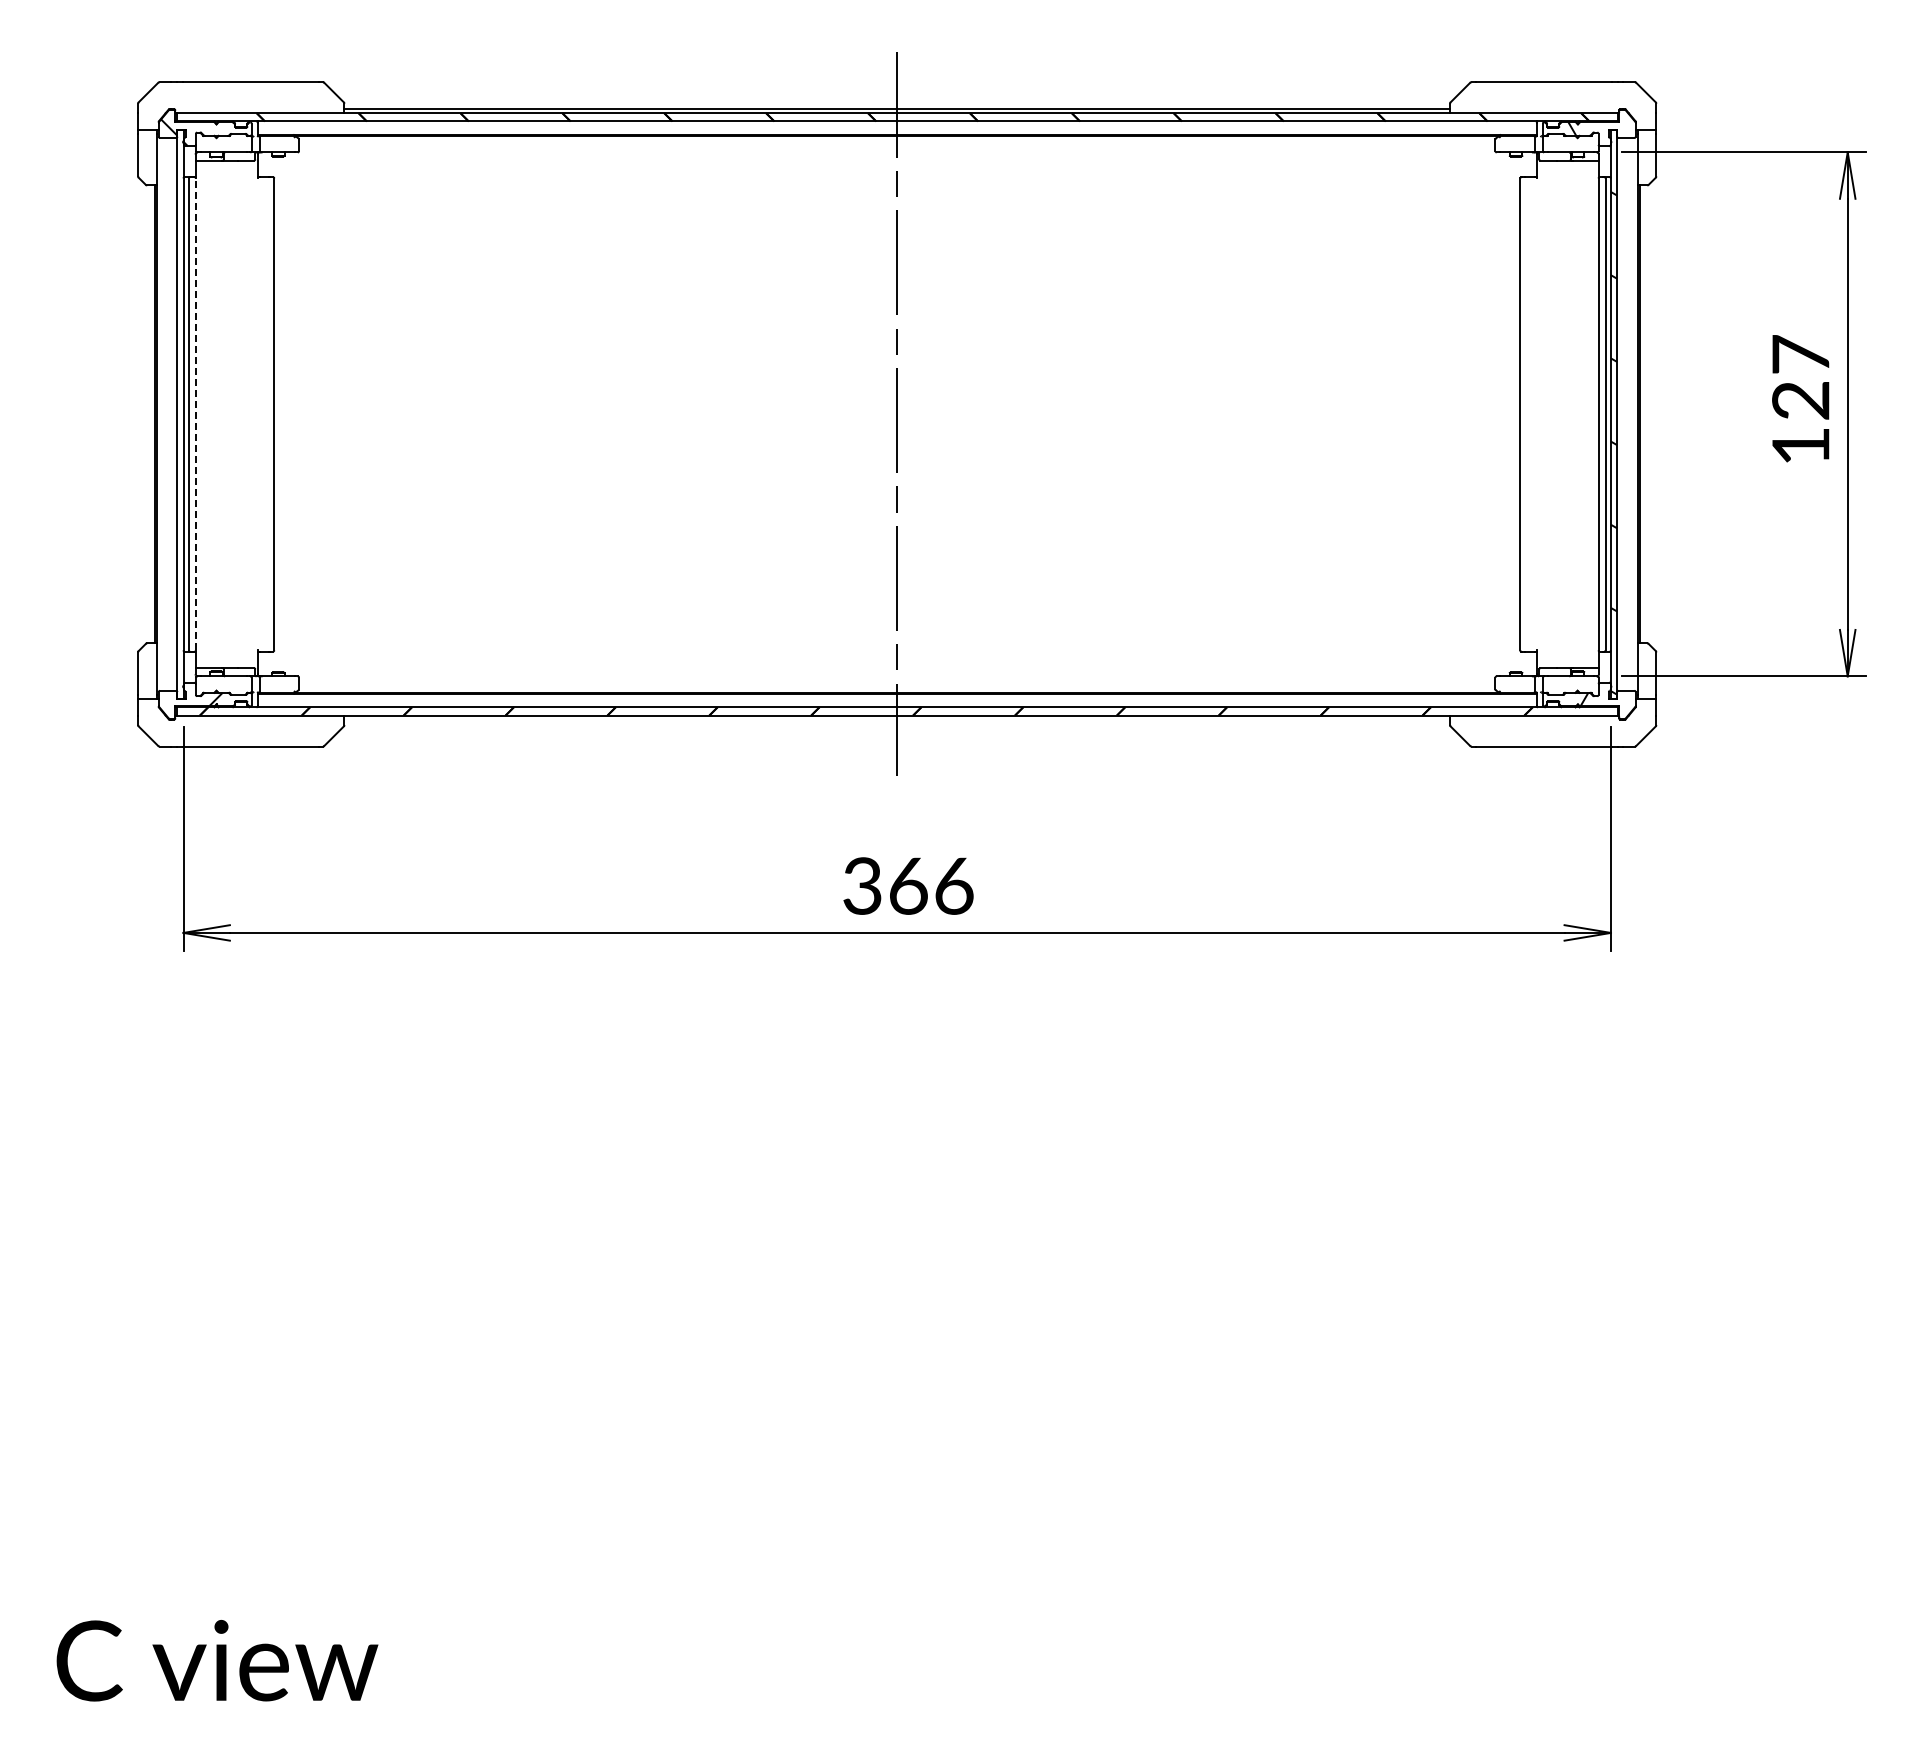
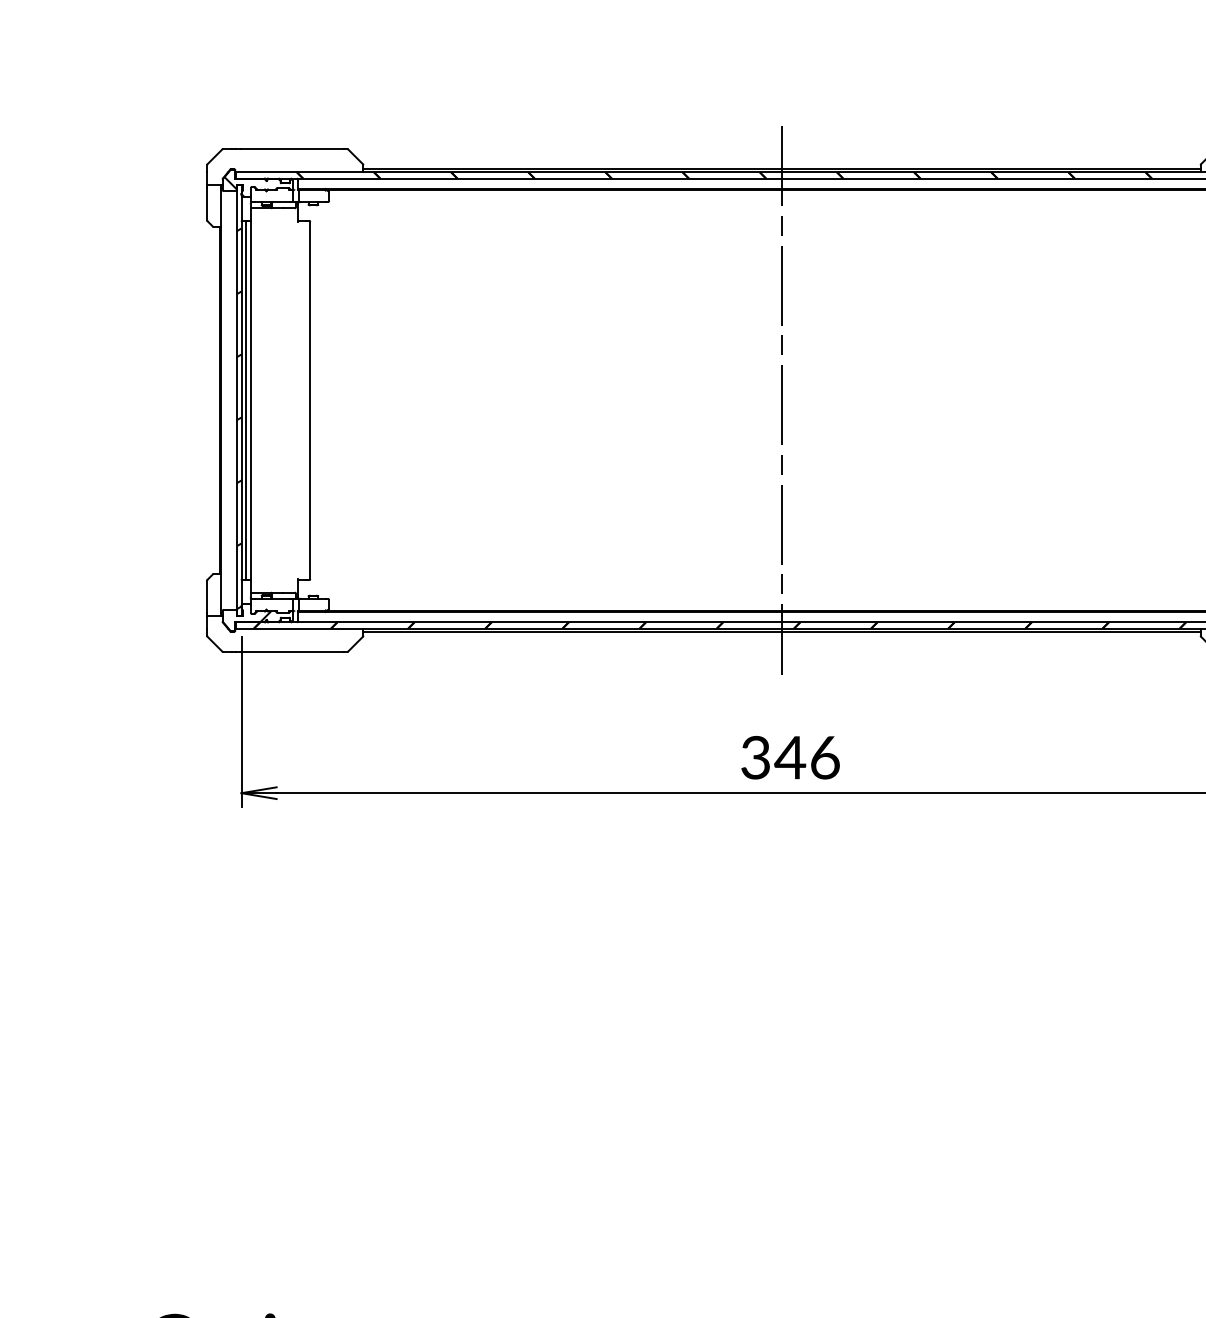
line: (195, 414) -> (250, 400), dashed -> solid
hatch: (180, 438) -> (239, 418), added
line: (897, 719) -> (782, 631), added
text: (907, 886) -> (789, 758), 366 -> 346

